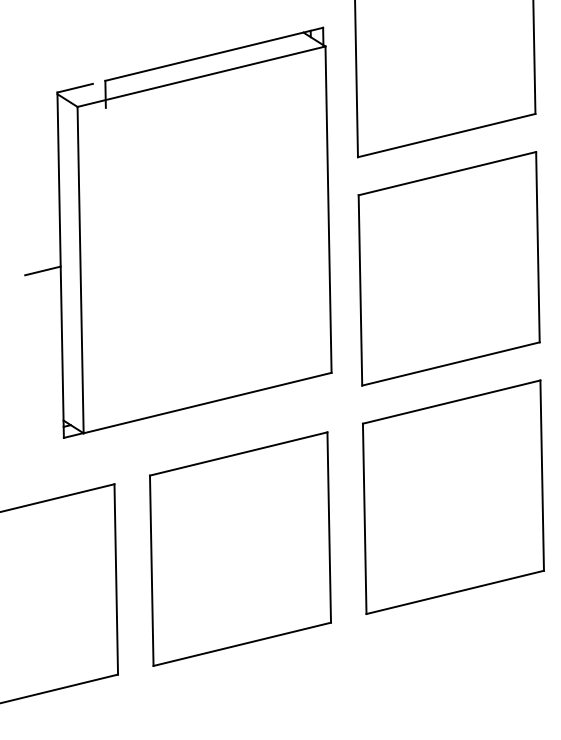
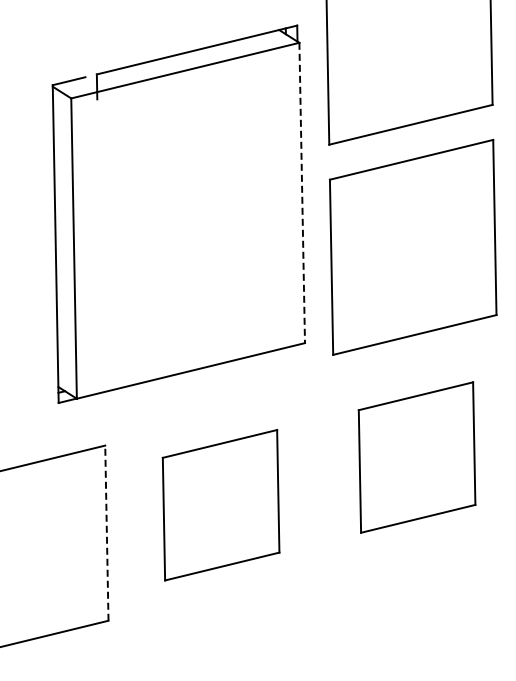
line: (328, 210) -> (302, 193), solid -> dashed
line: (43, 271) -> (39, 249), removed
part: (452, 497) -> (416, 457), size x0.7
part: (239, 548) -> (220, 504), size x0.7
line: (115, 579) -> (106, 533), solid -> dashed

